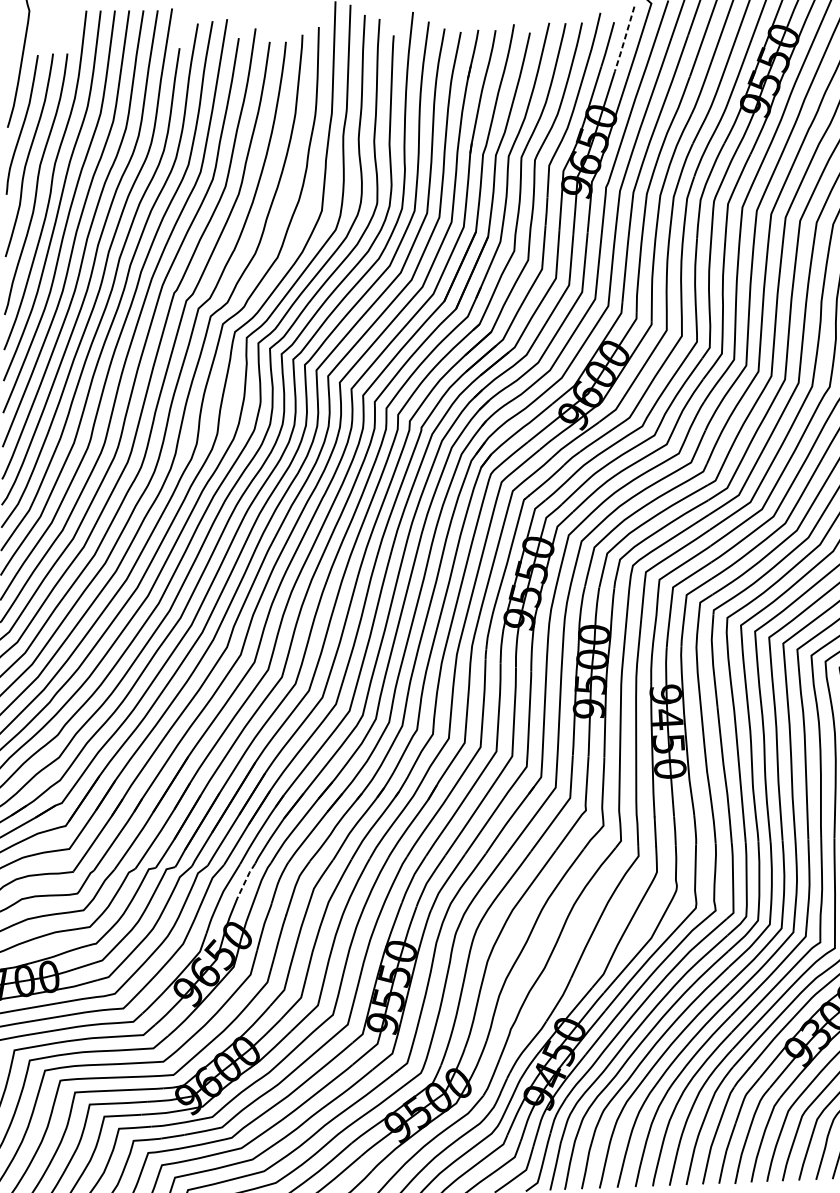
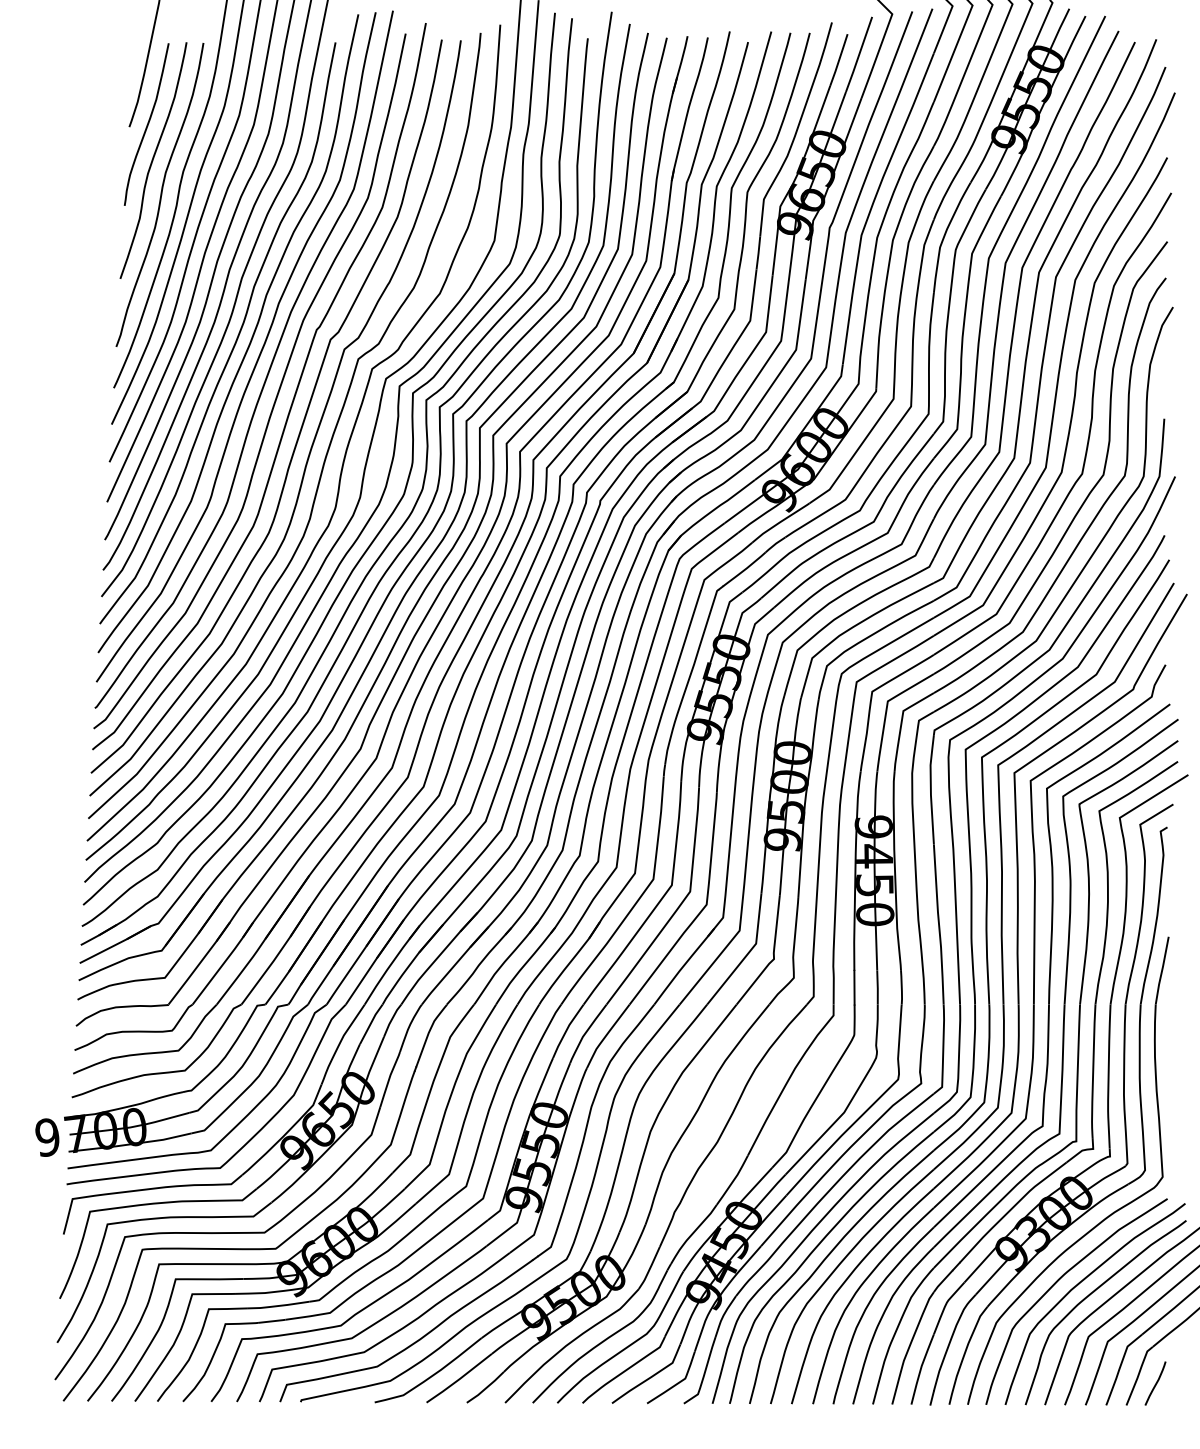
line: (624, 39) -> (858, 55), dashed -> solid
line: (246, 880) -> (371, 1023), dashed -> solid

